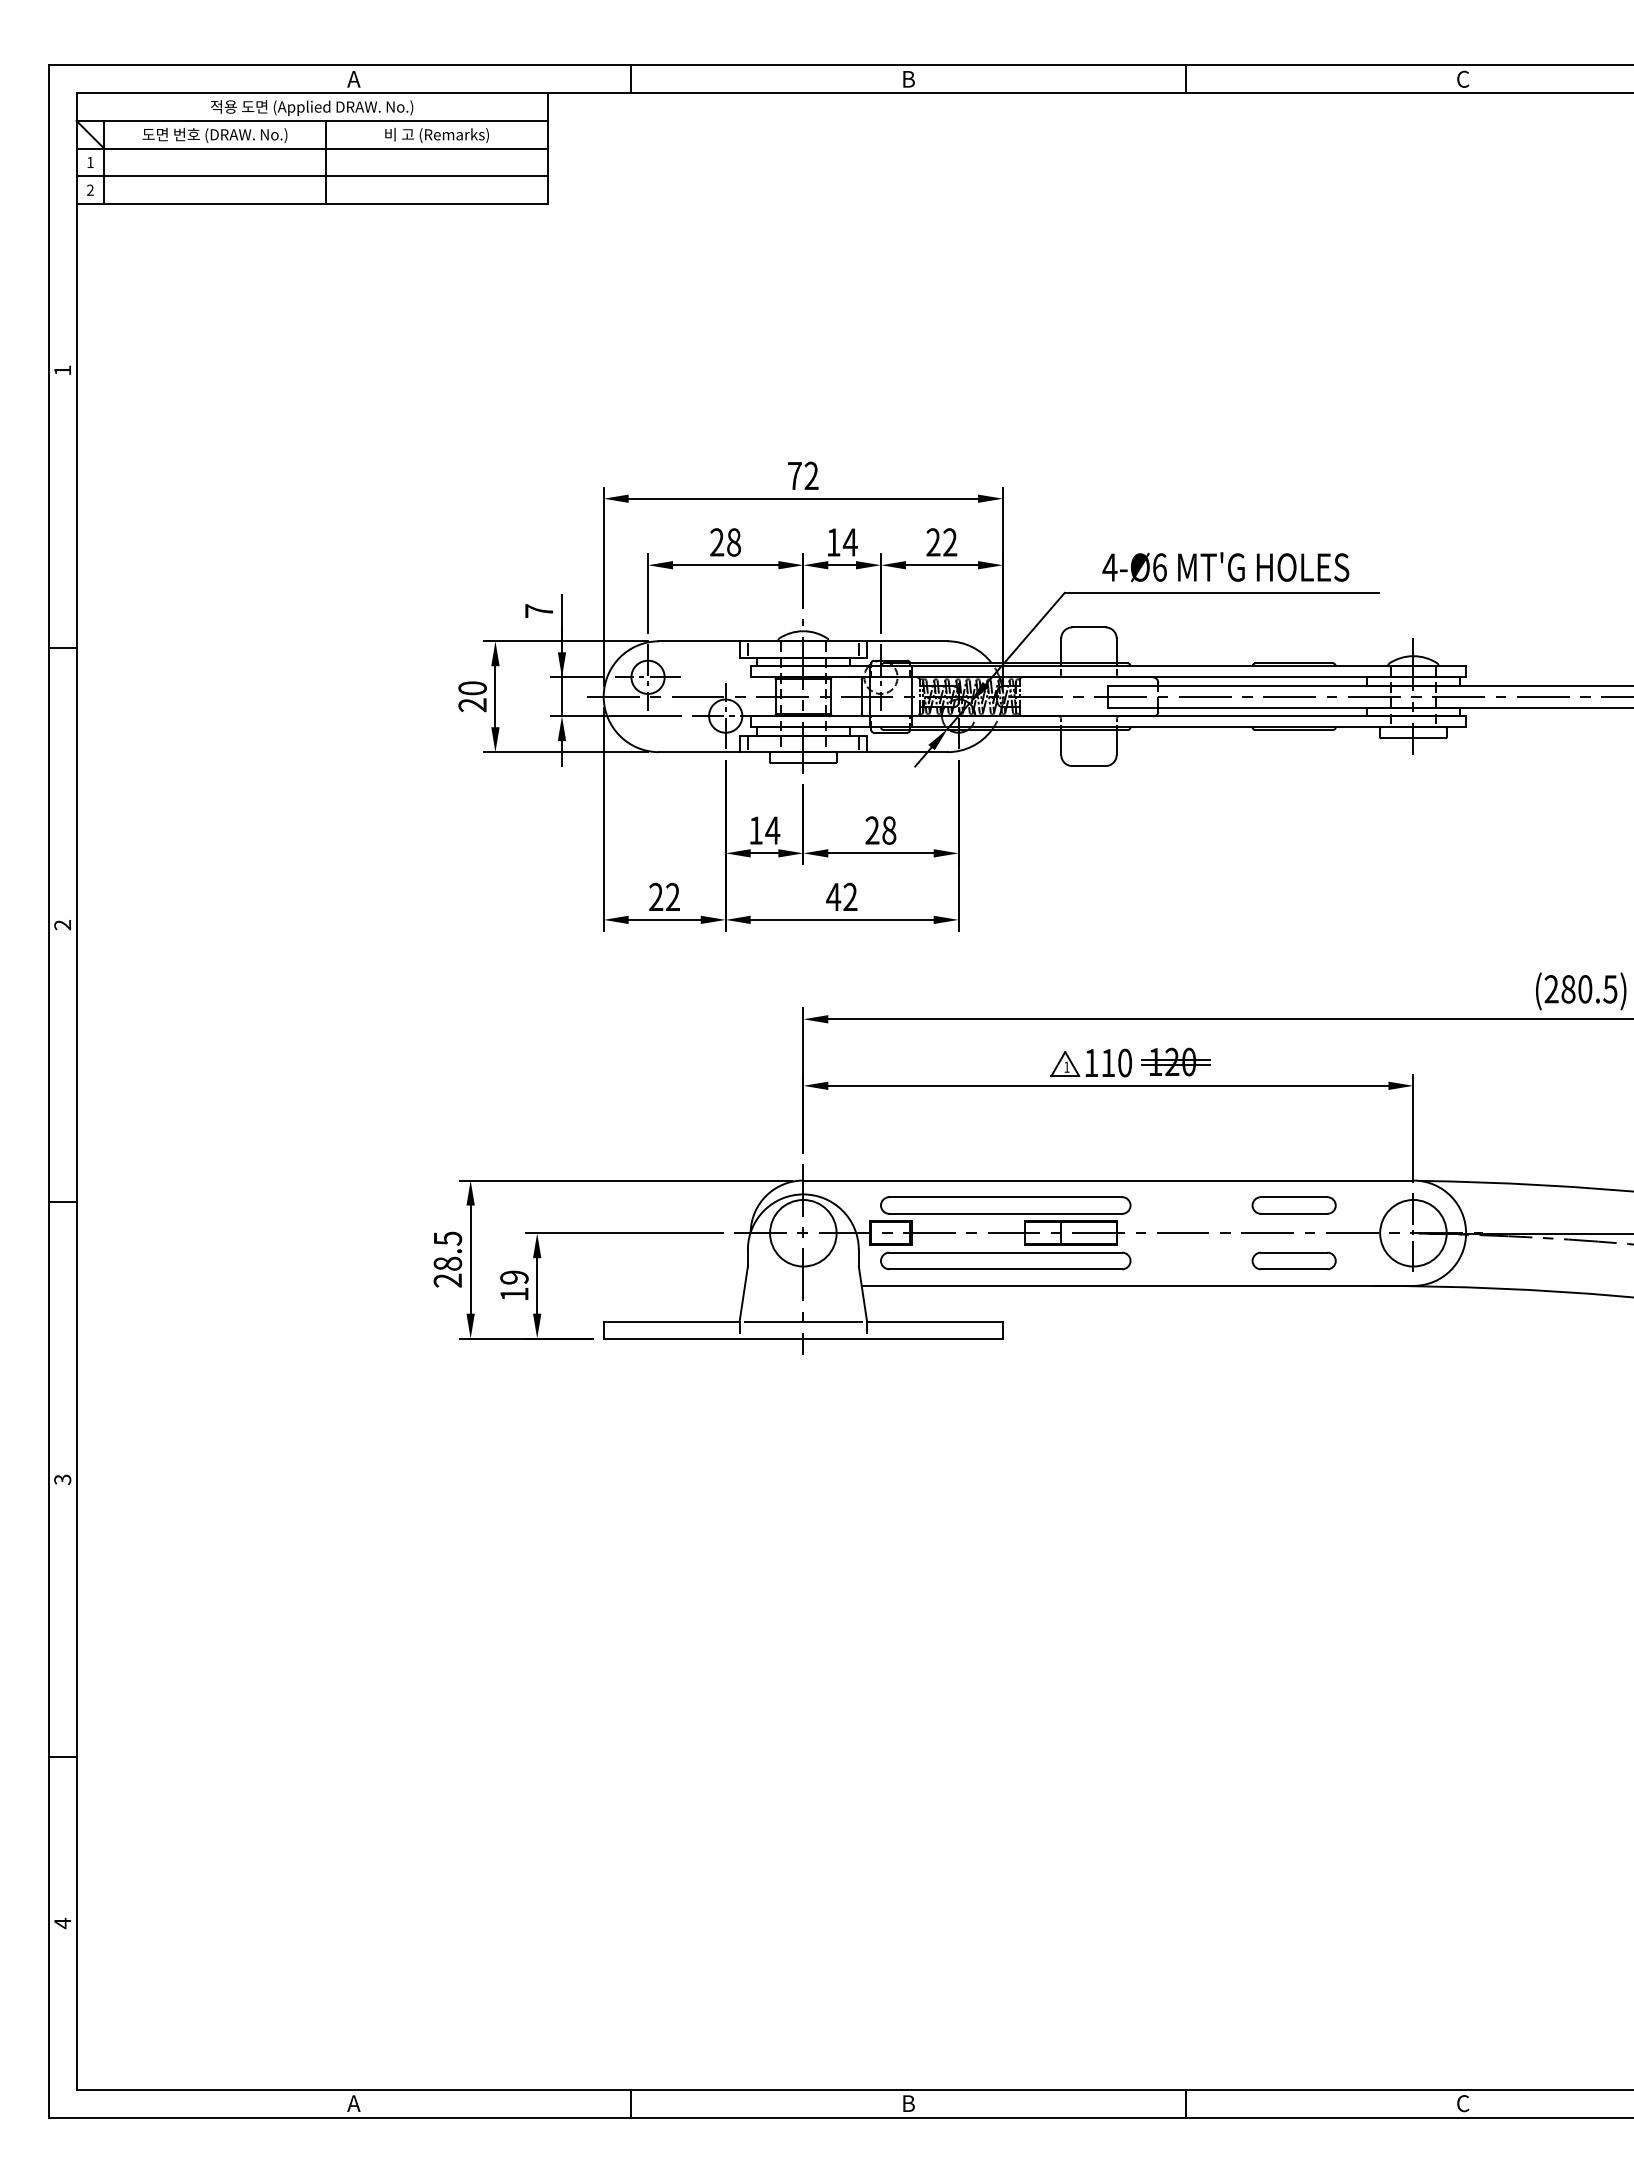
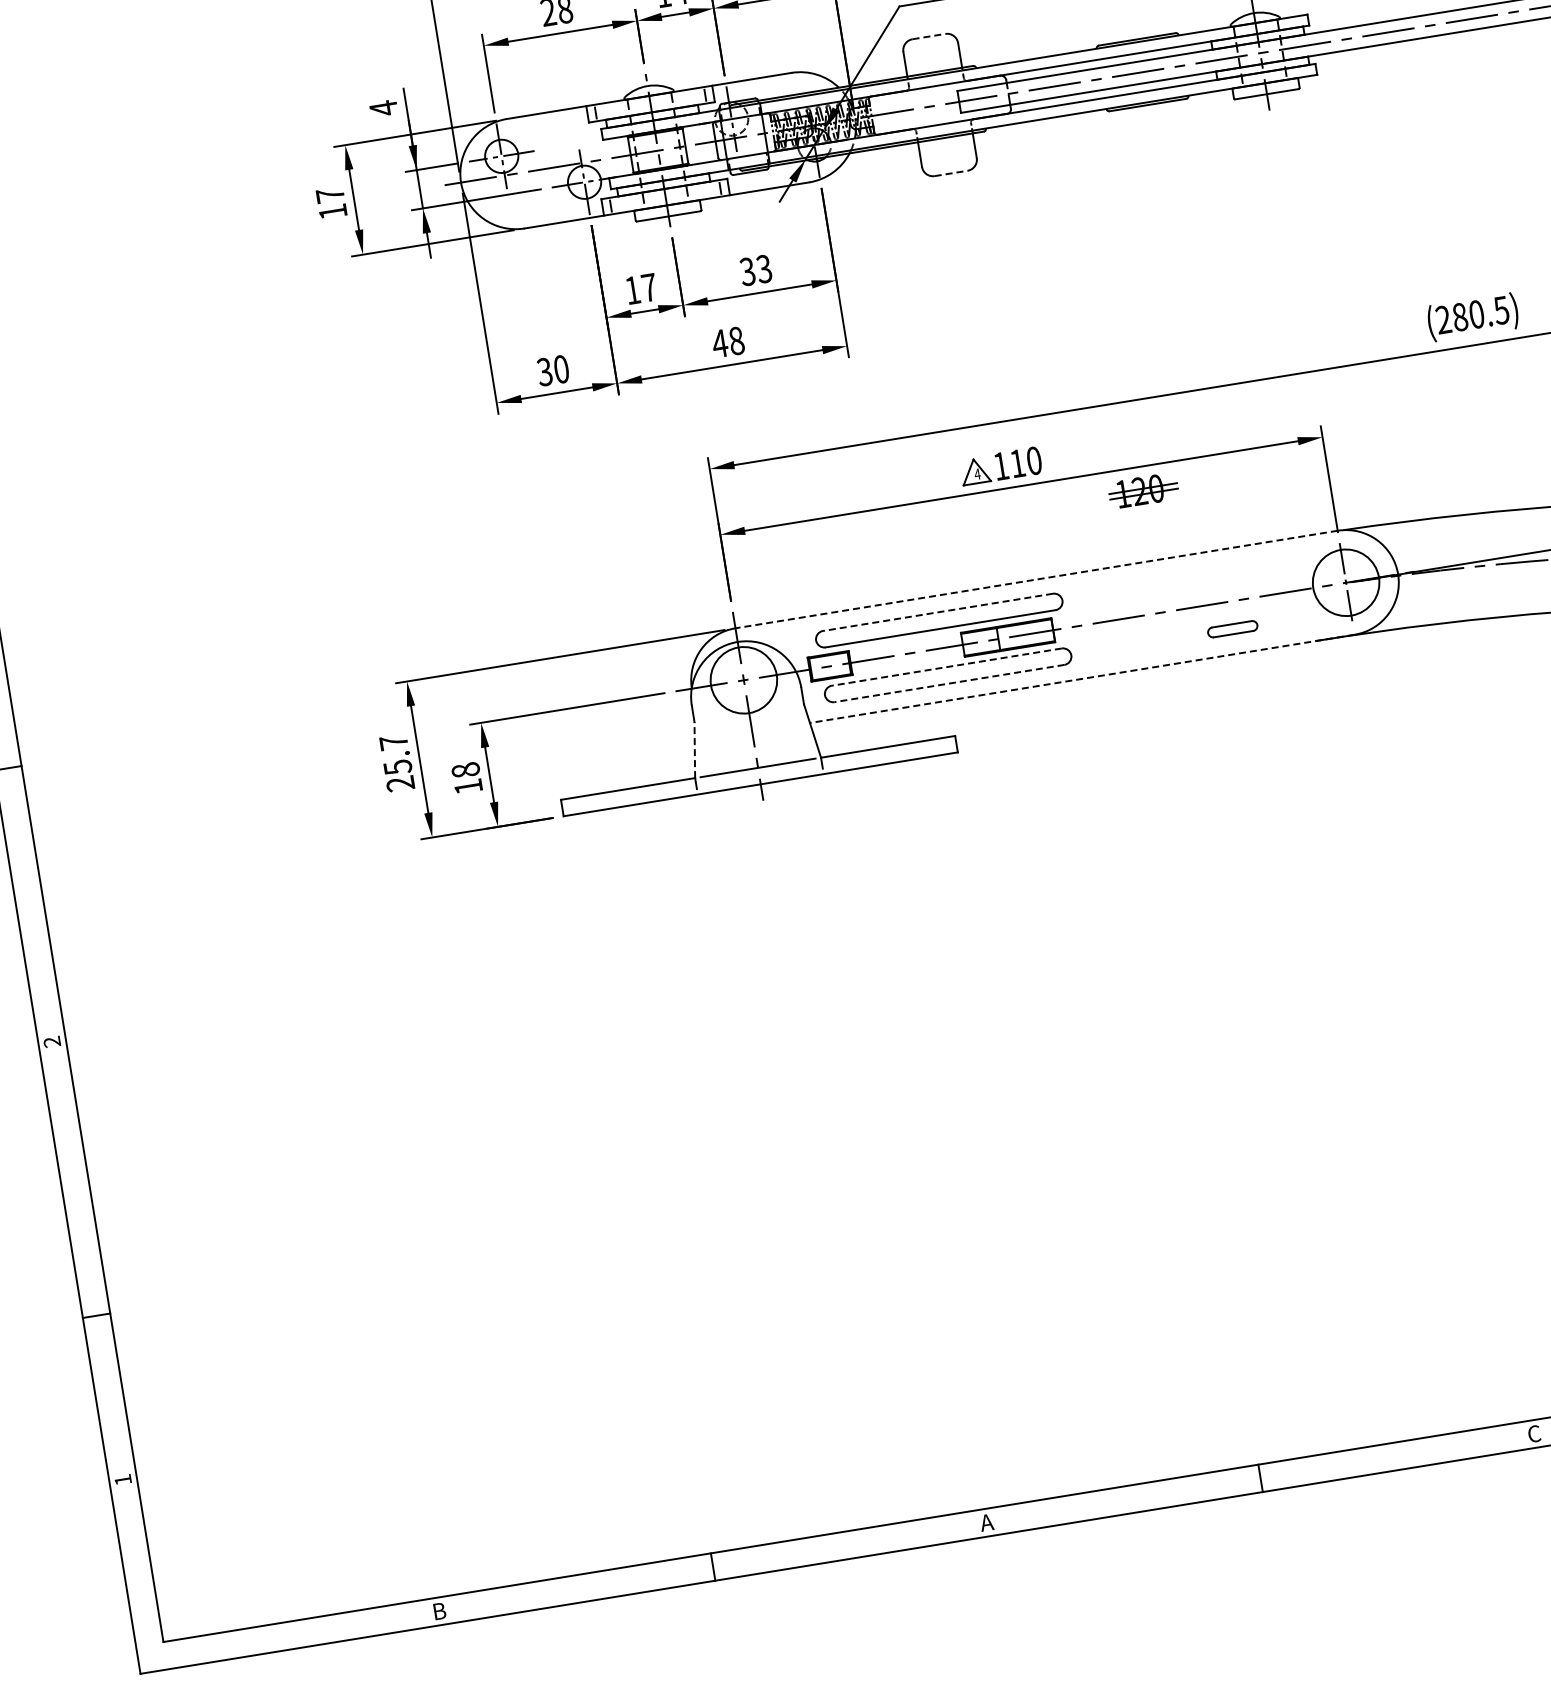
text: (539, 610) -> (383, 107), 7 -> 4
line: (1088, 627) -> (928, 36), solid -> dashed
text: (472, 696) -> (331, 203), 20 -> 17
line: (1088, 766) -> (950, 173), solid -> dashed
text: (772, 830) -> (649, 287), 14 -> 17
text: (880, 830) -> (755, 270), 28 -> 33
text: (664, 896) -> (553, 370), 22 -> 30
text: (850, 896) -> (736, 340), 42 -> 48
part: (1175, 1061) -> (1142, 490), moved
text: (1066, 1066) -> (977, 473), 1 -> 4
line: (1107, 1180) -> (1035, 579), solid -> dashed
line: (1005, 1197) -> (937, 612), solid -> dashed
part: (1293, 1205) -> (1223, 574), removed
text: (447, 1251) -> (395, 755), 28.5 -> 25.7
line: (1005, 1252) -> (946, 667), solid -> dashed
part: (1293, 1260) -> (1232, 628), size x0.6
line: (1005, 1269) -> (949, 683), solid -> dashed
text: (514, 1277) -> (465, 770), 19 -> 18
line: (1137, 1285) -> (1082, 678), solid -> dashed
line: (743, 1293) -> (694, 749), solid -> dashed
text: (62, 1479) -> (51, 1041), 3 -> 2
text: (62, 1923) -> (122, 1480), 4 -> 1
text: (353, 2103) -> (438, 1611), A -> B
text: (908, 2103) -> (986, 1522), B -> A

